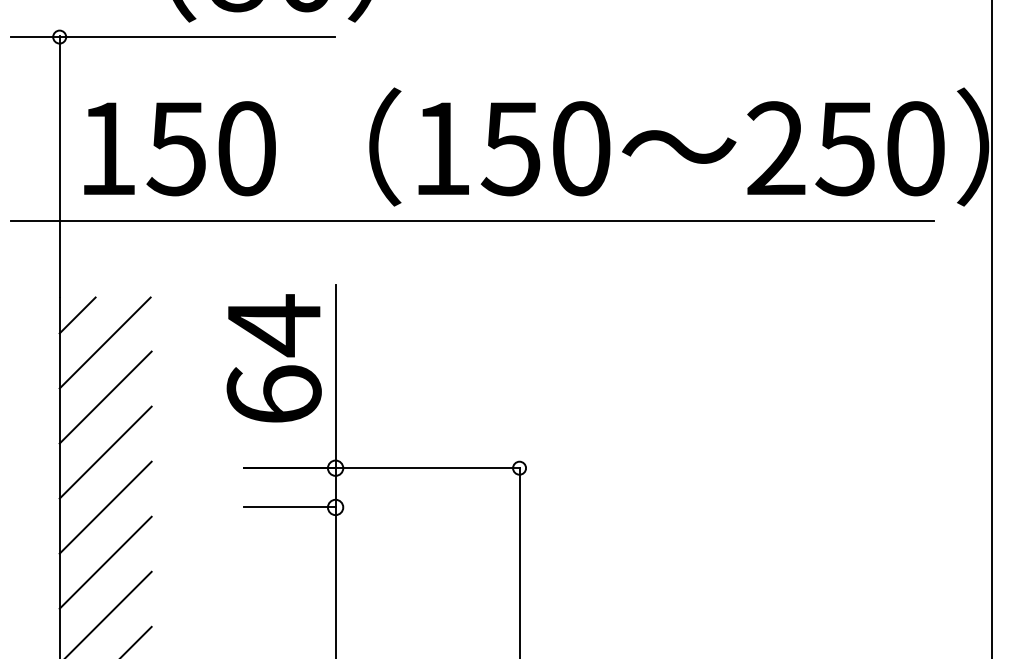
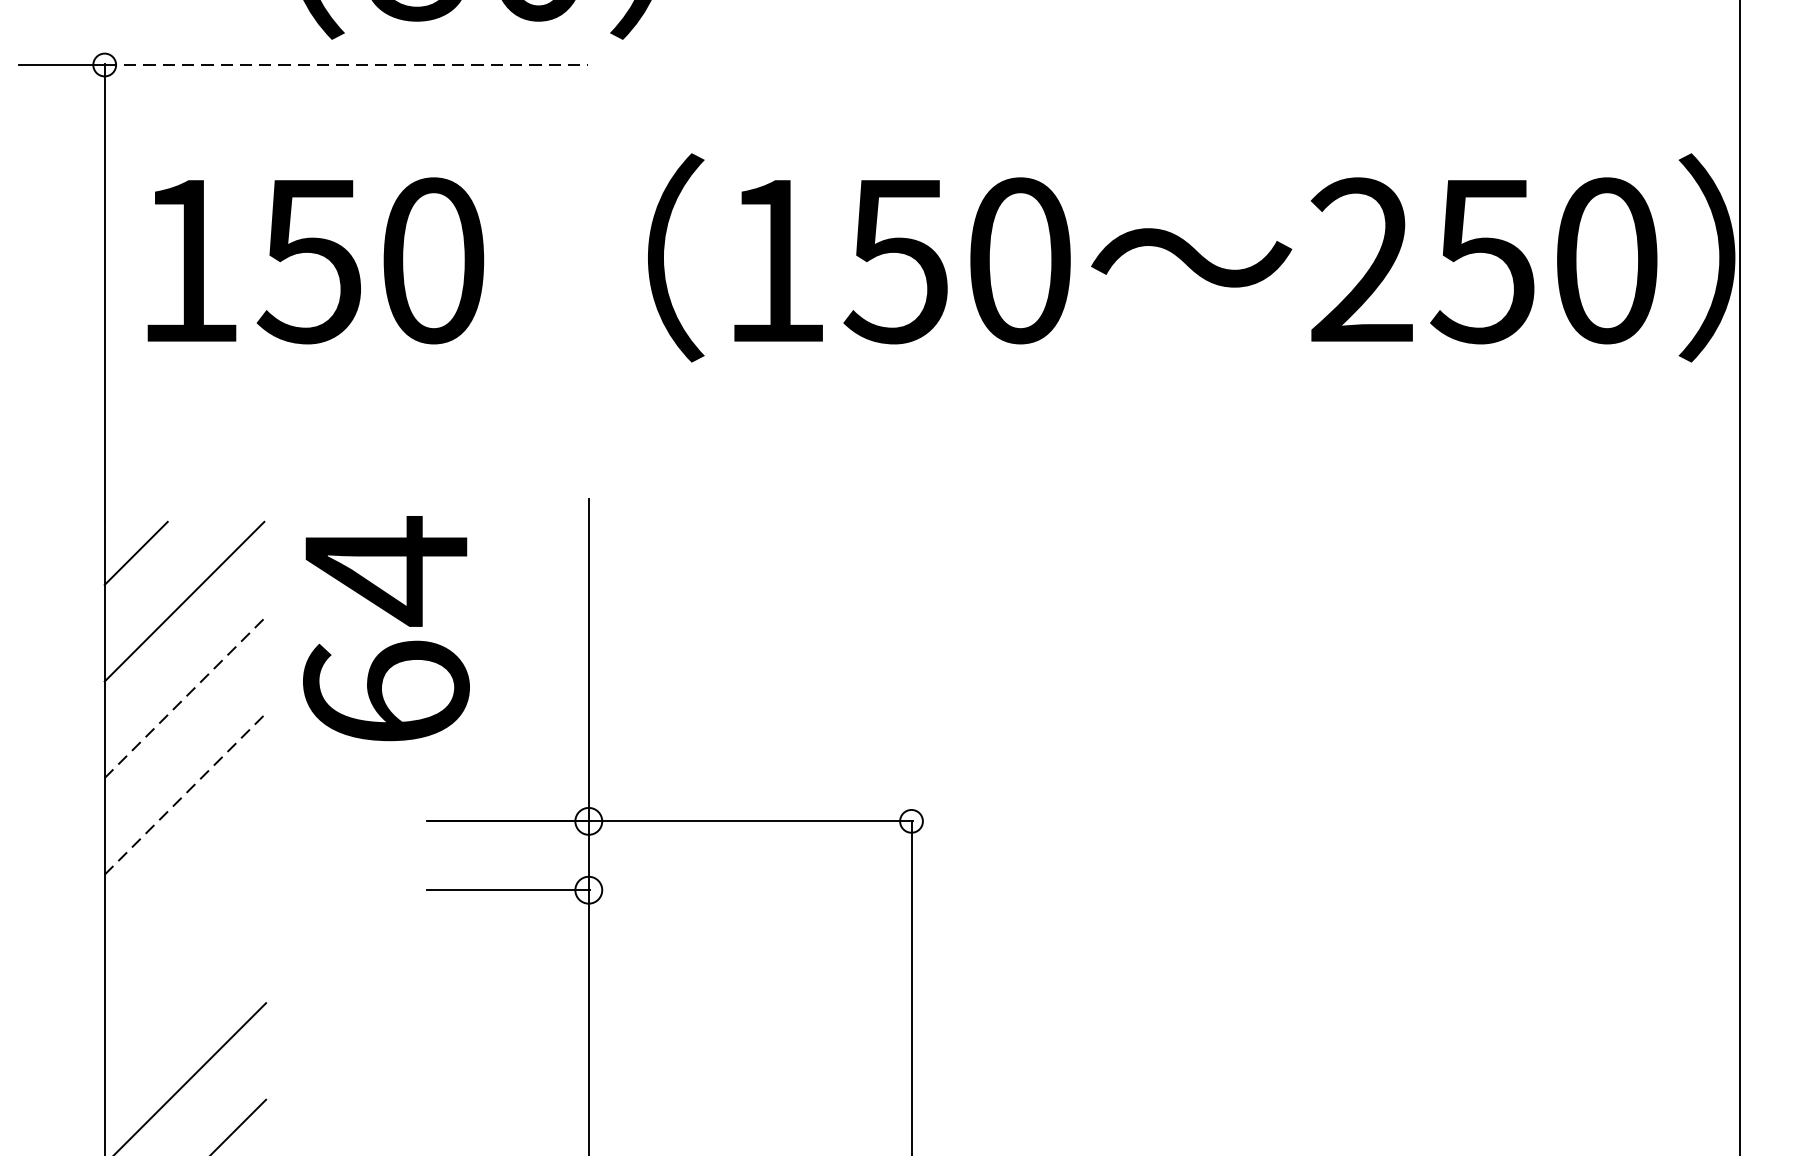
line: (197, 37) -> (346, 65), solid -> dashed
line: (471, 221) -> (827, 388), removed
text: (273, 358) -> (385, 628), moved
line: (106, 397) -> (186, 697), solid -> dashed
line: (106, 452) -> (186, 793), solid -> dashed
line: (105, 507) -> (185, 890), removed
line: (105, 562) -> (185, 986), removed

